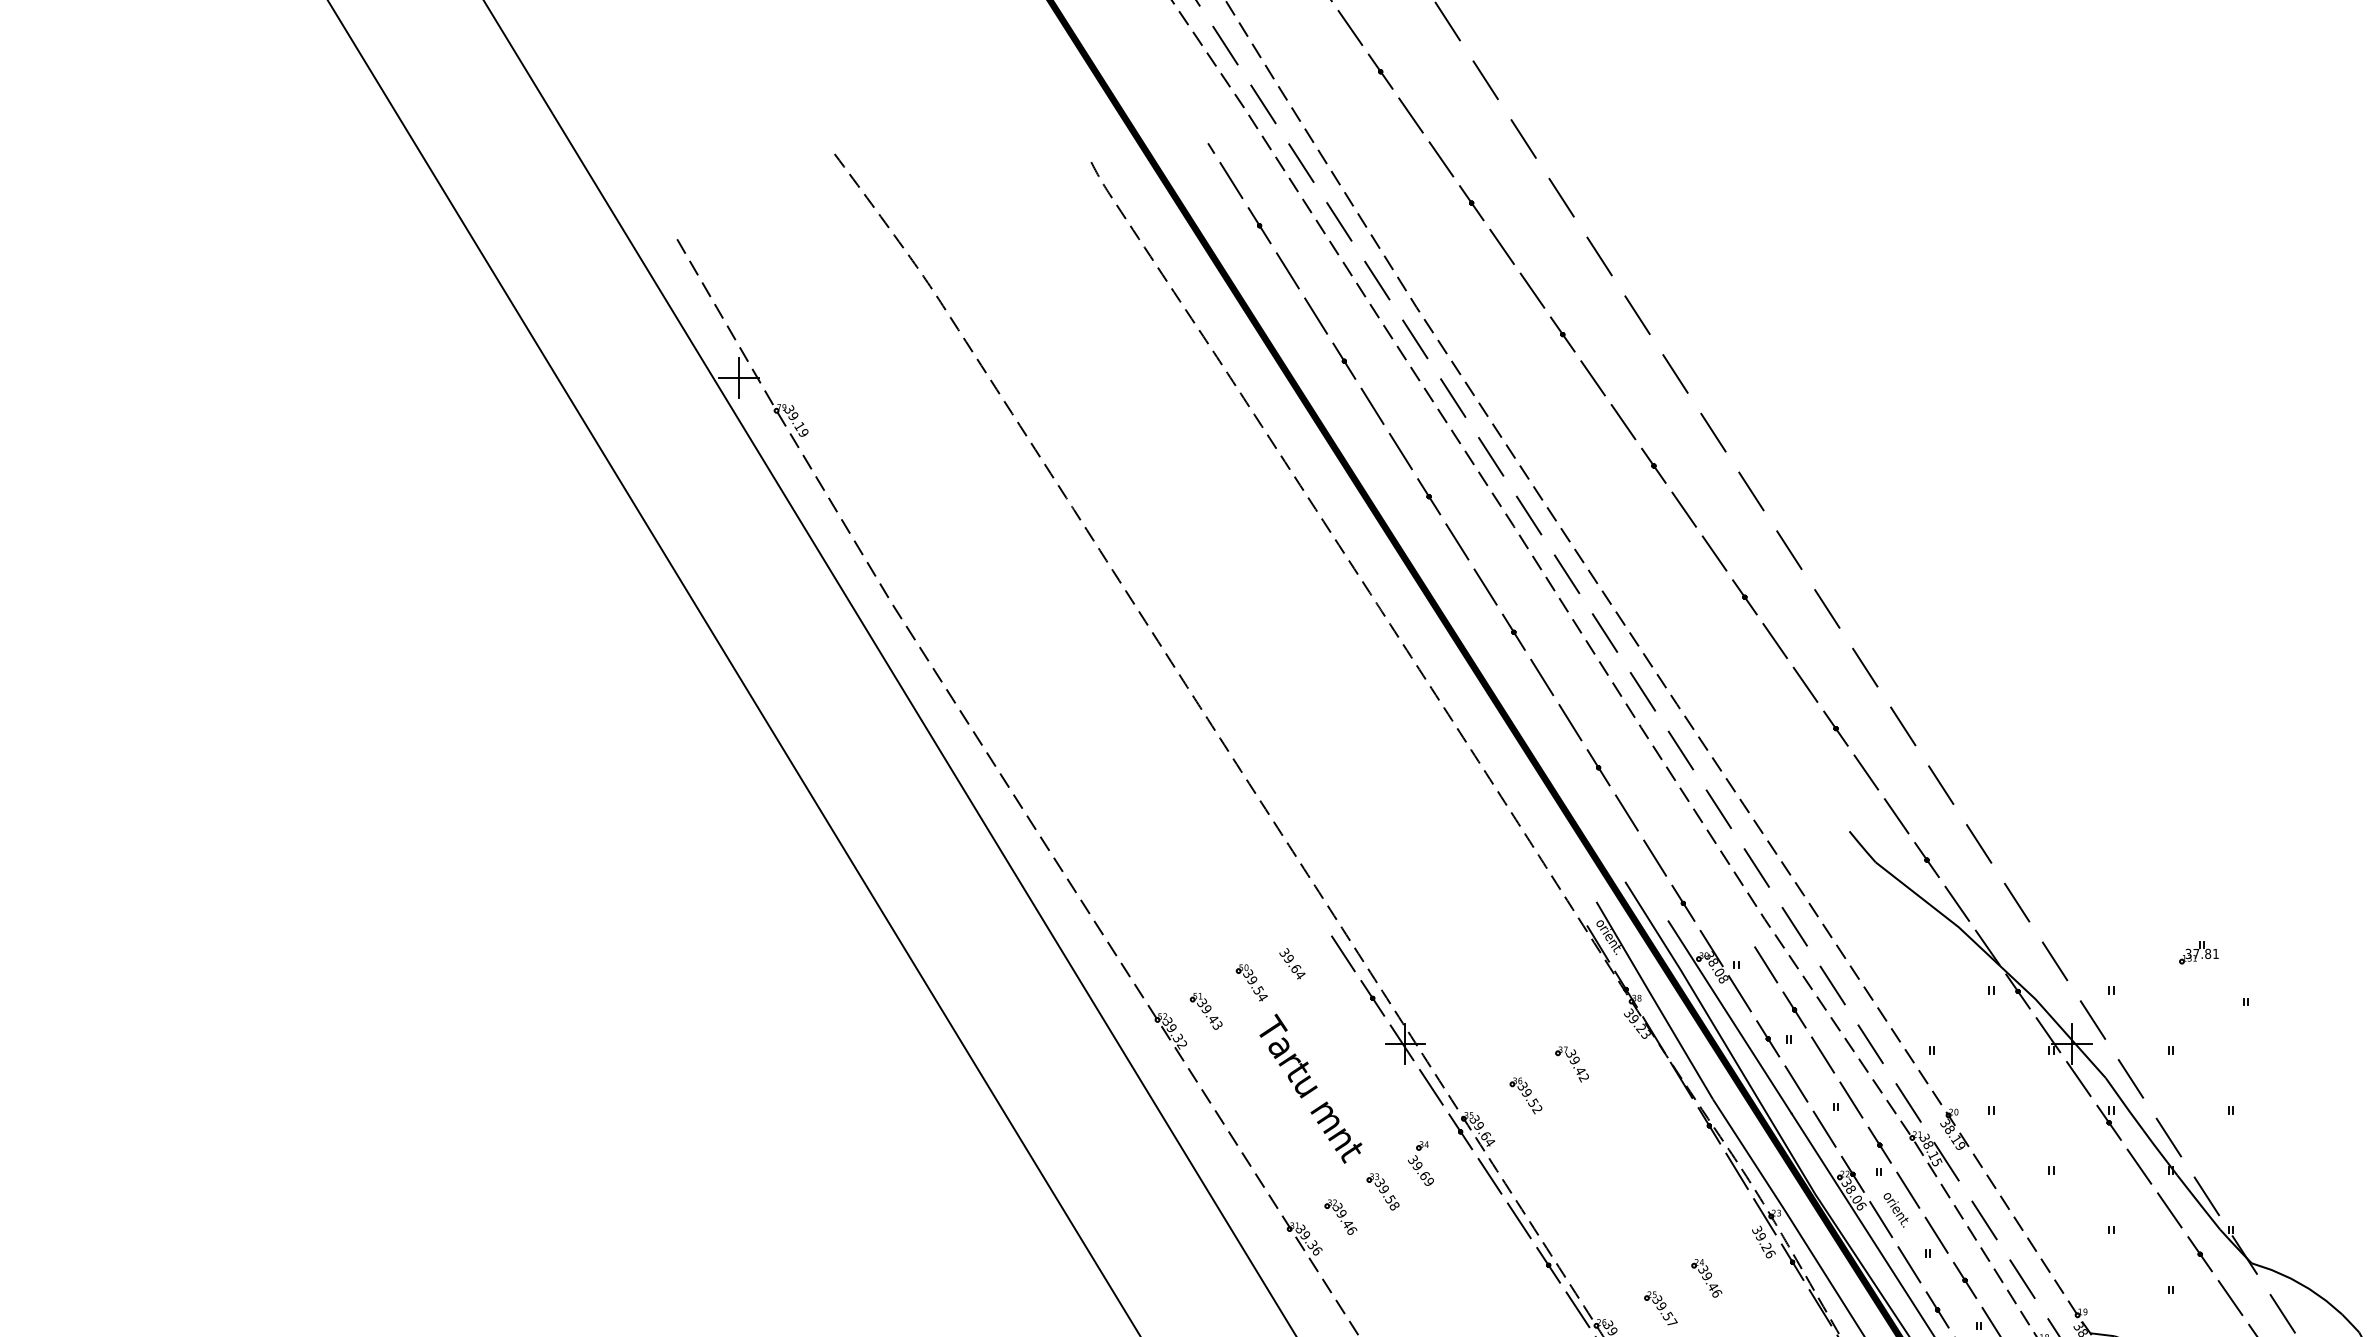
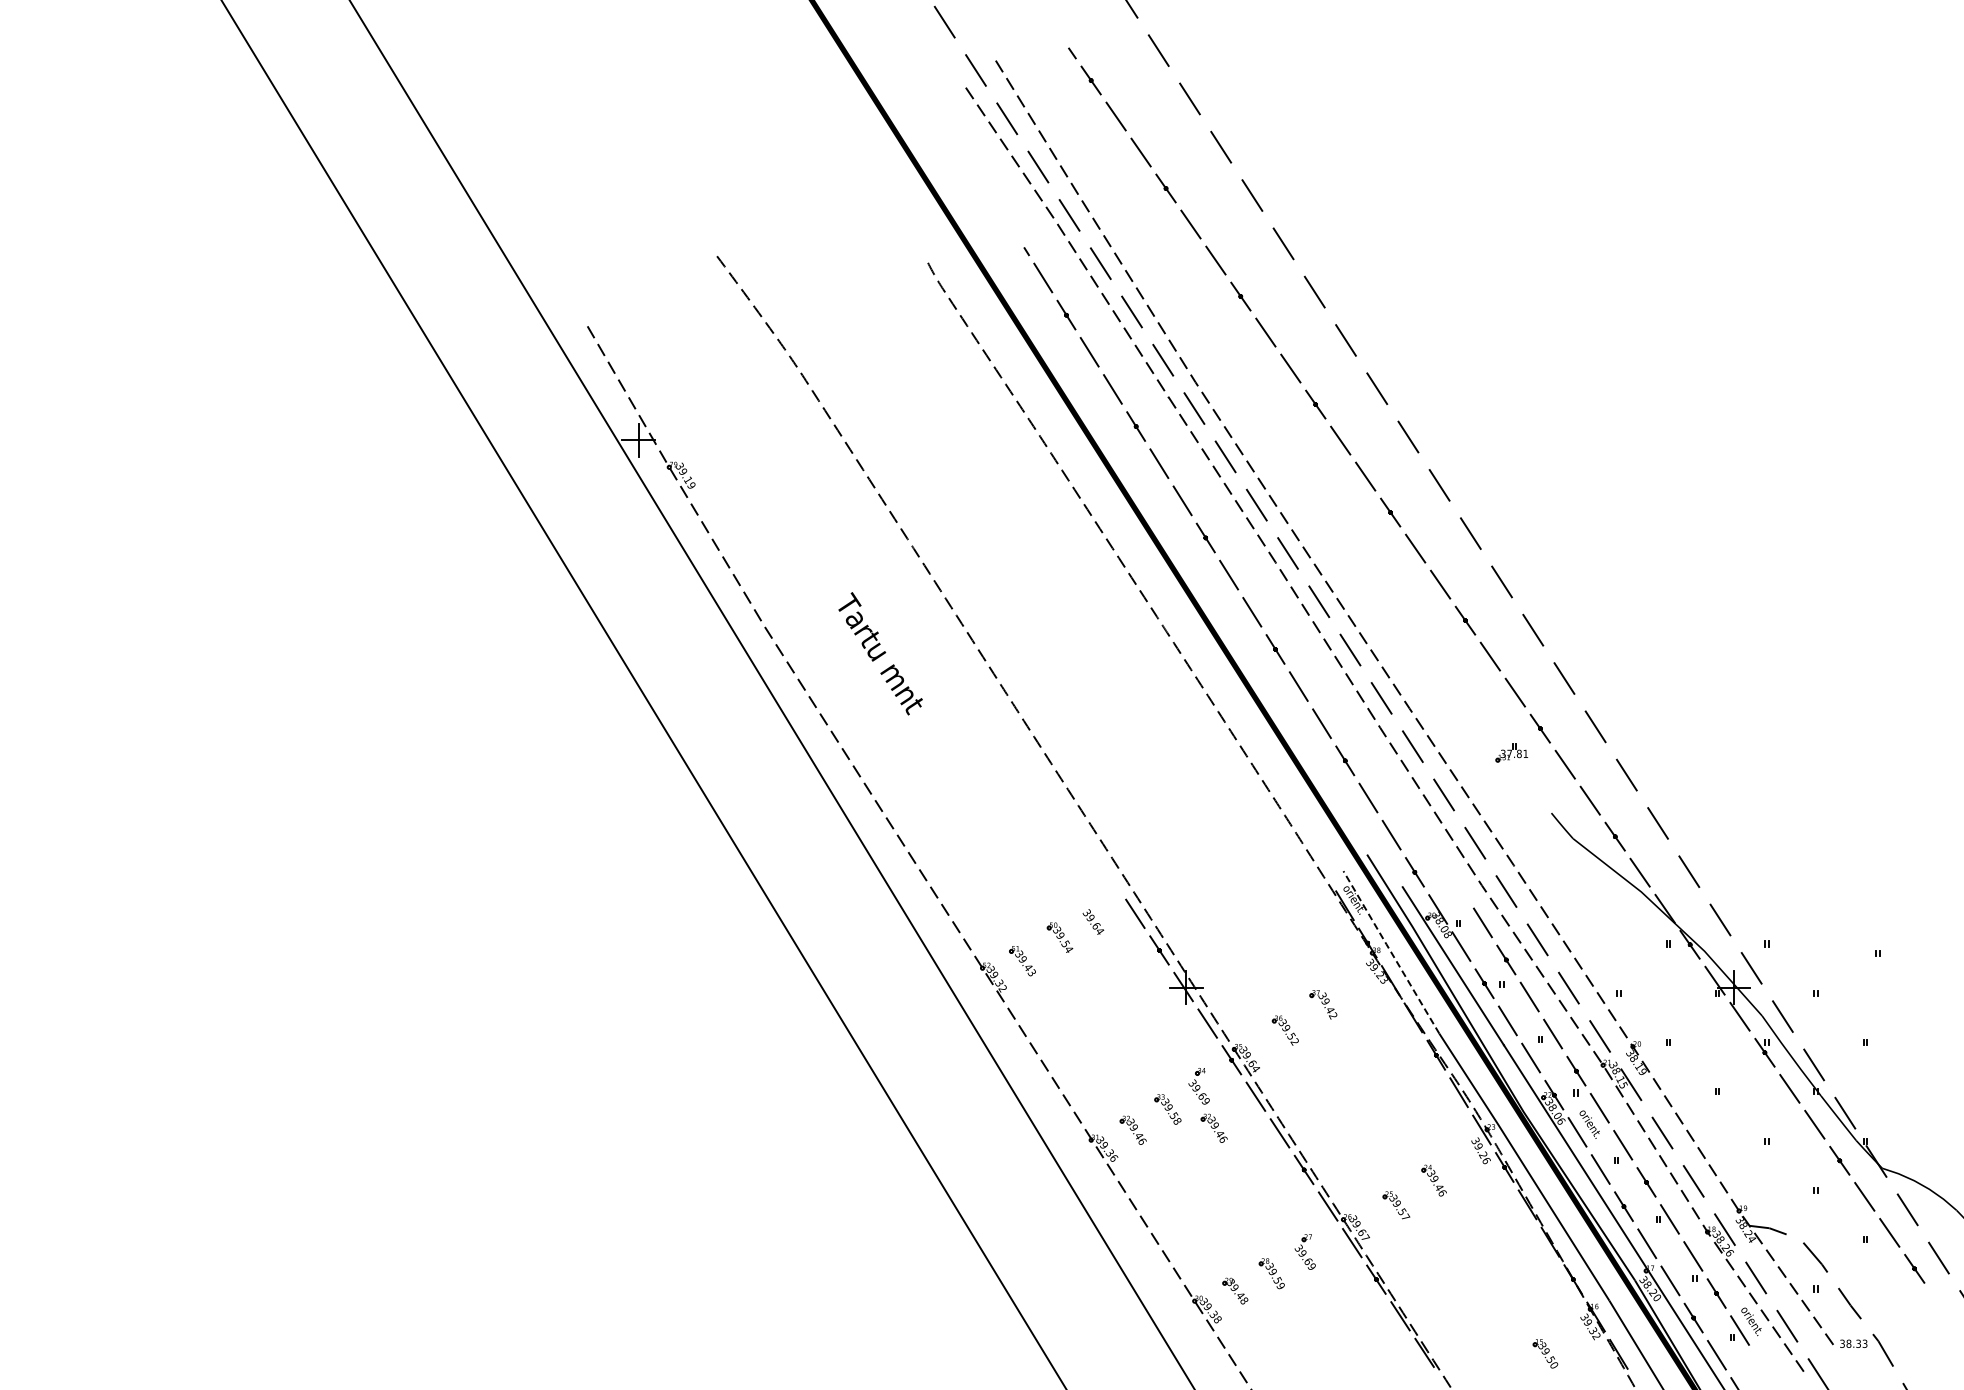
part: (2198, 952) -> (1511, 752), moved
line: (1653, 999) -> (1390, 951), solid -> dashed
text: (1310, 1088) -> (880, 653), moved
part: (1438, 1213) -> (1213, 1127), added

